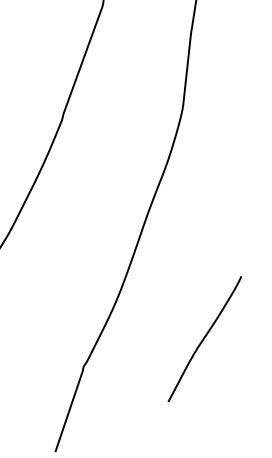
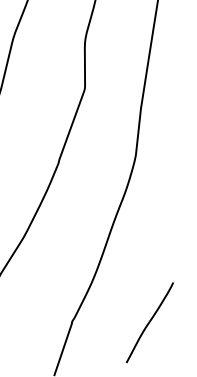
curve: (204, 338) -> (149, 322), moved

